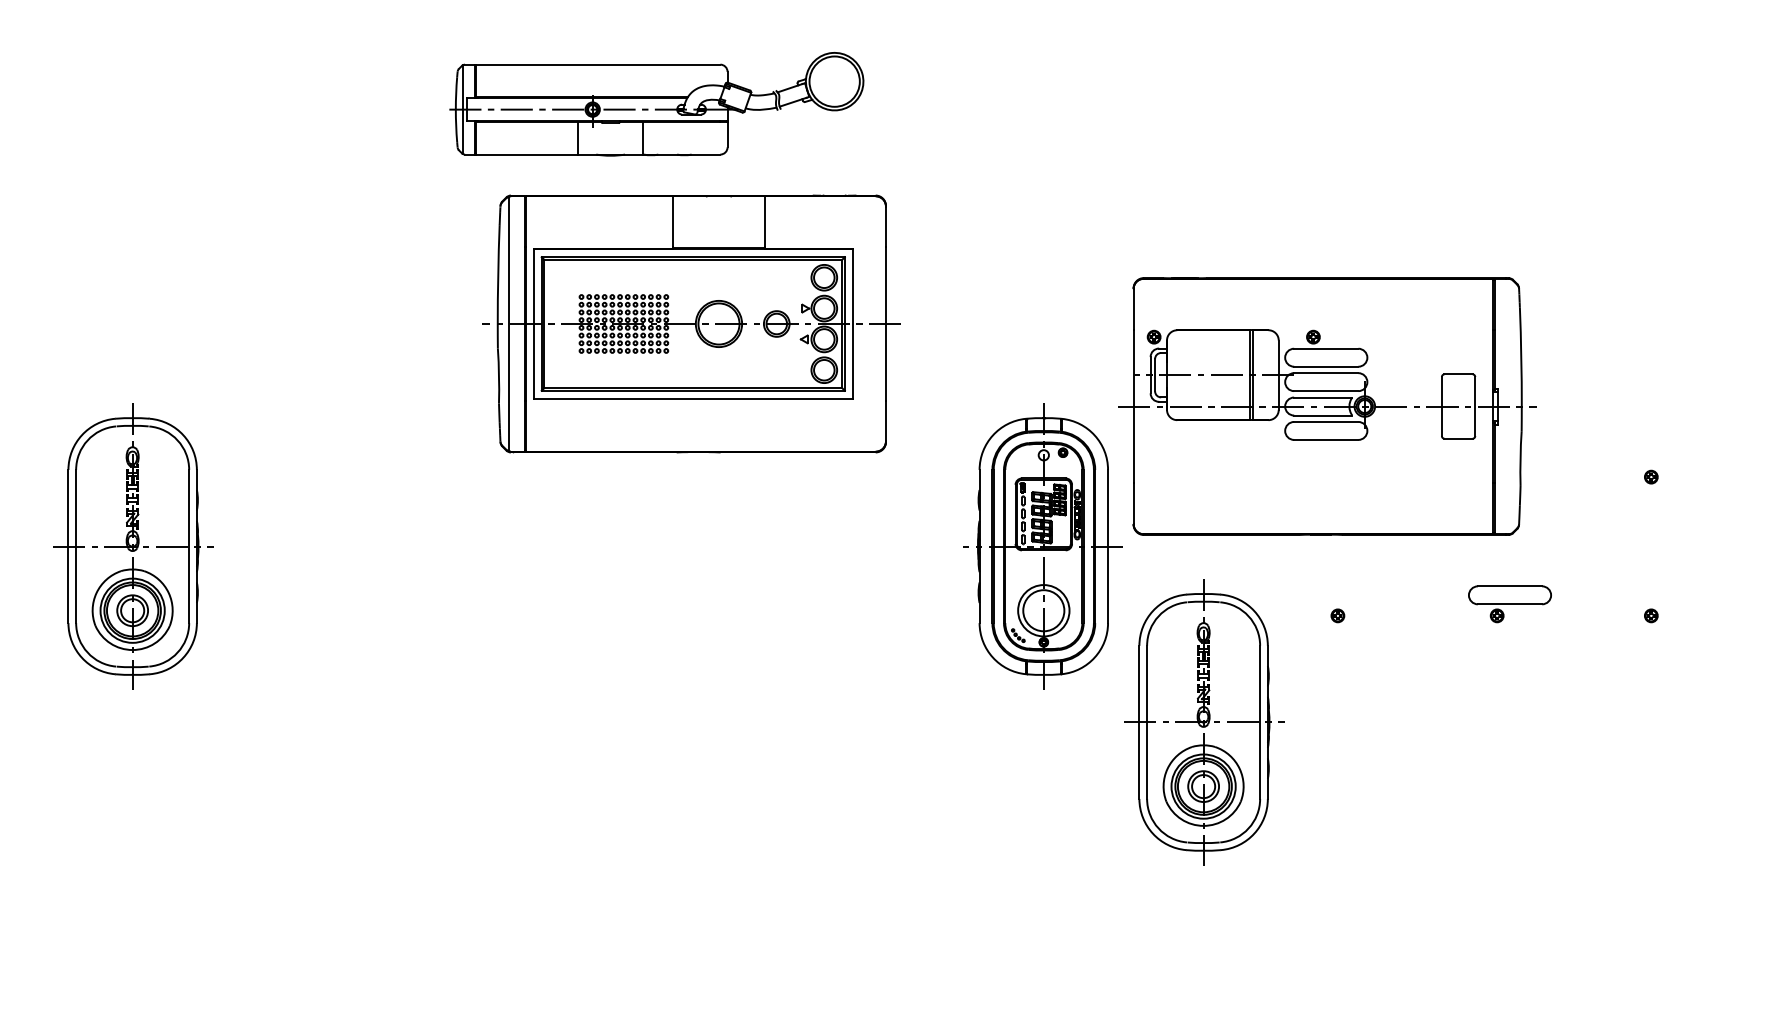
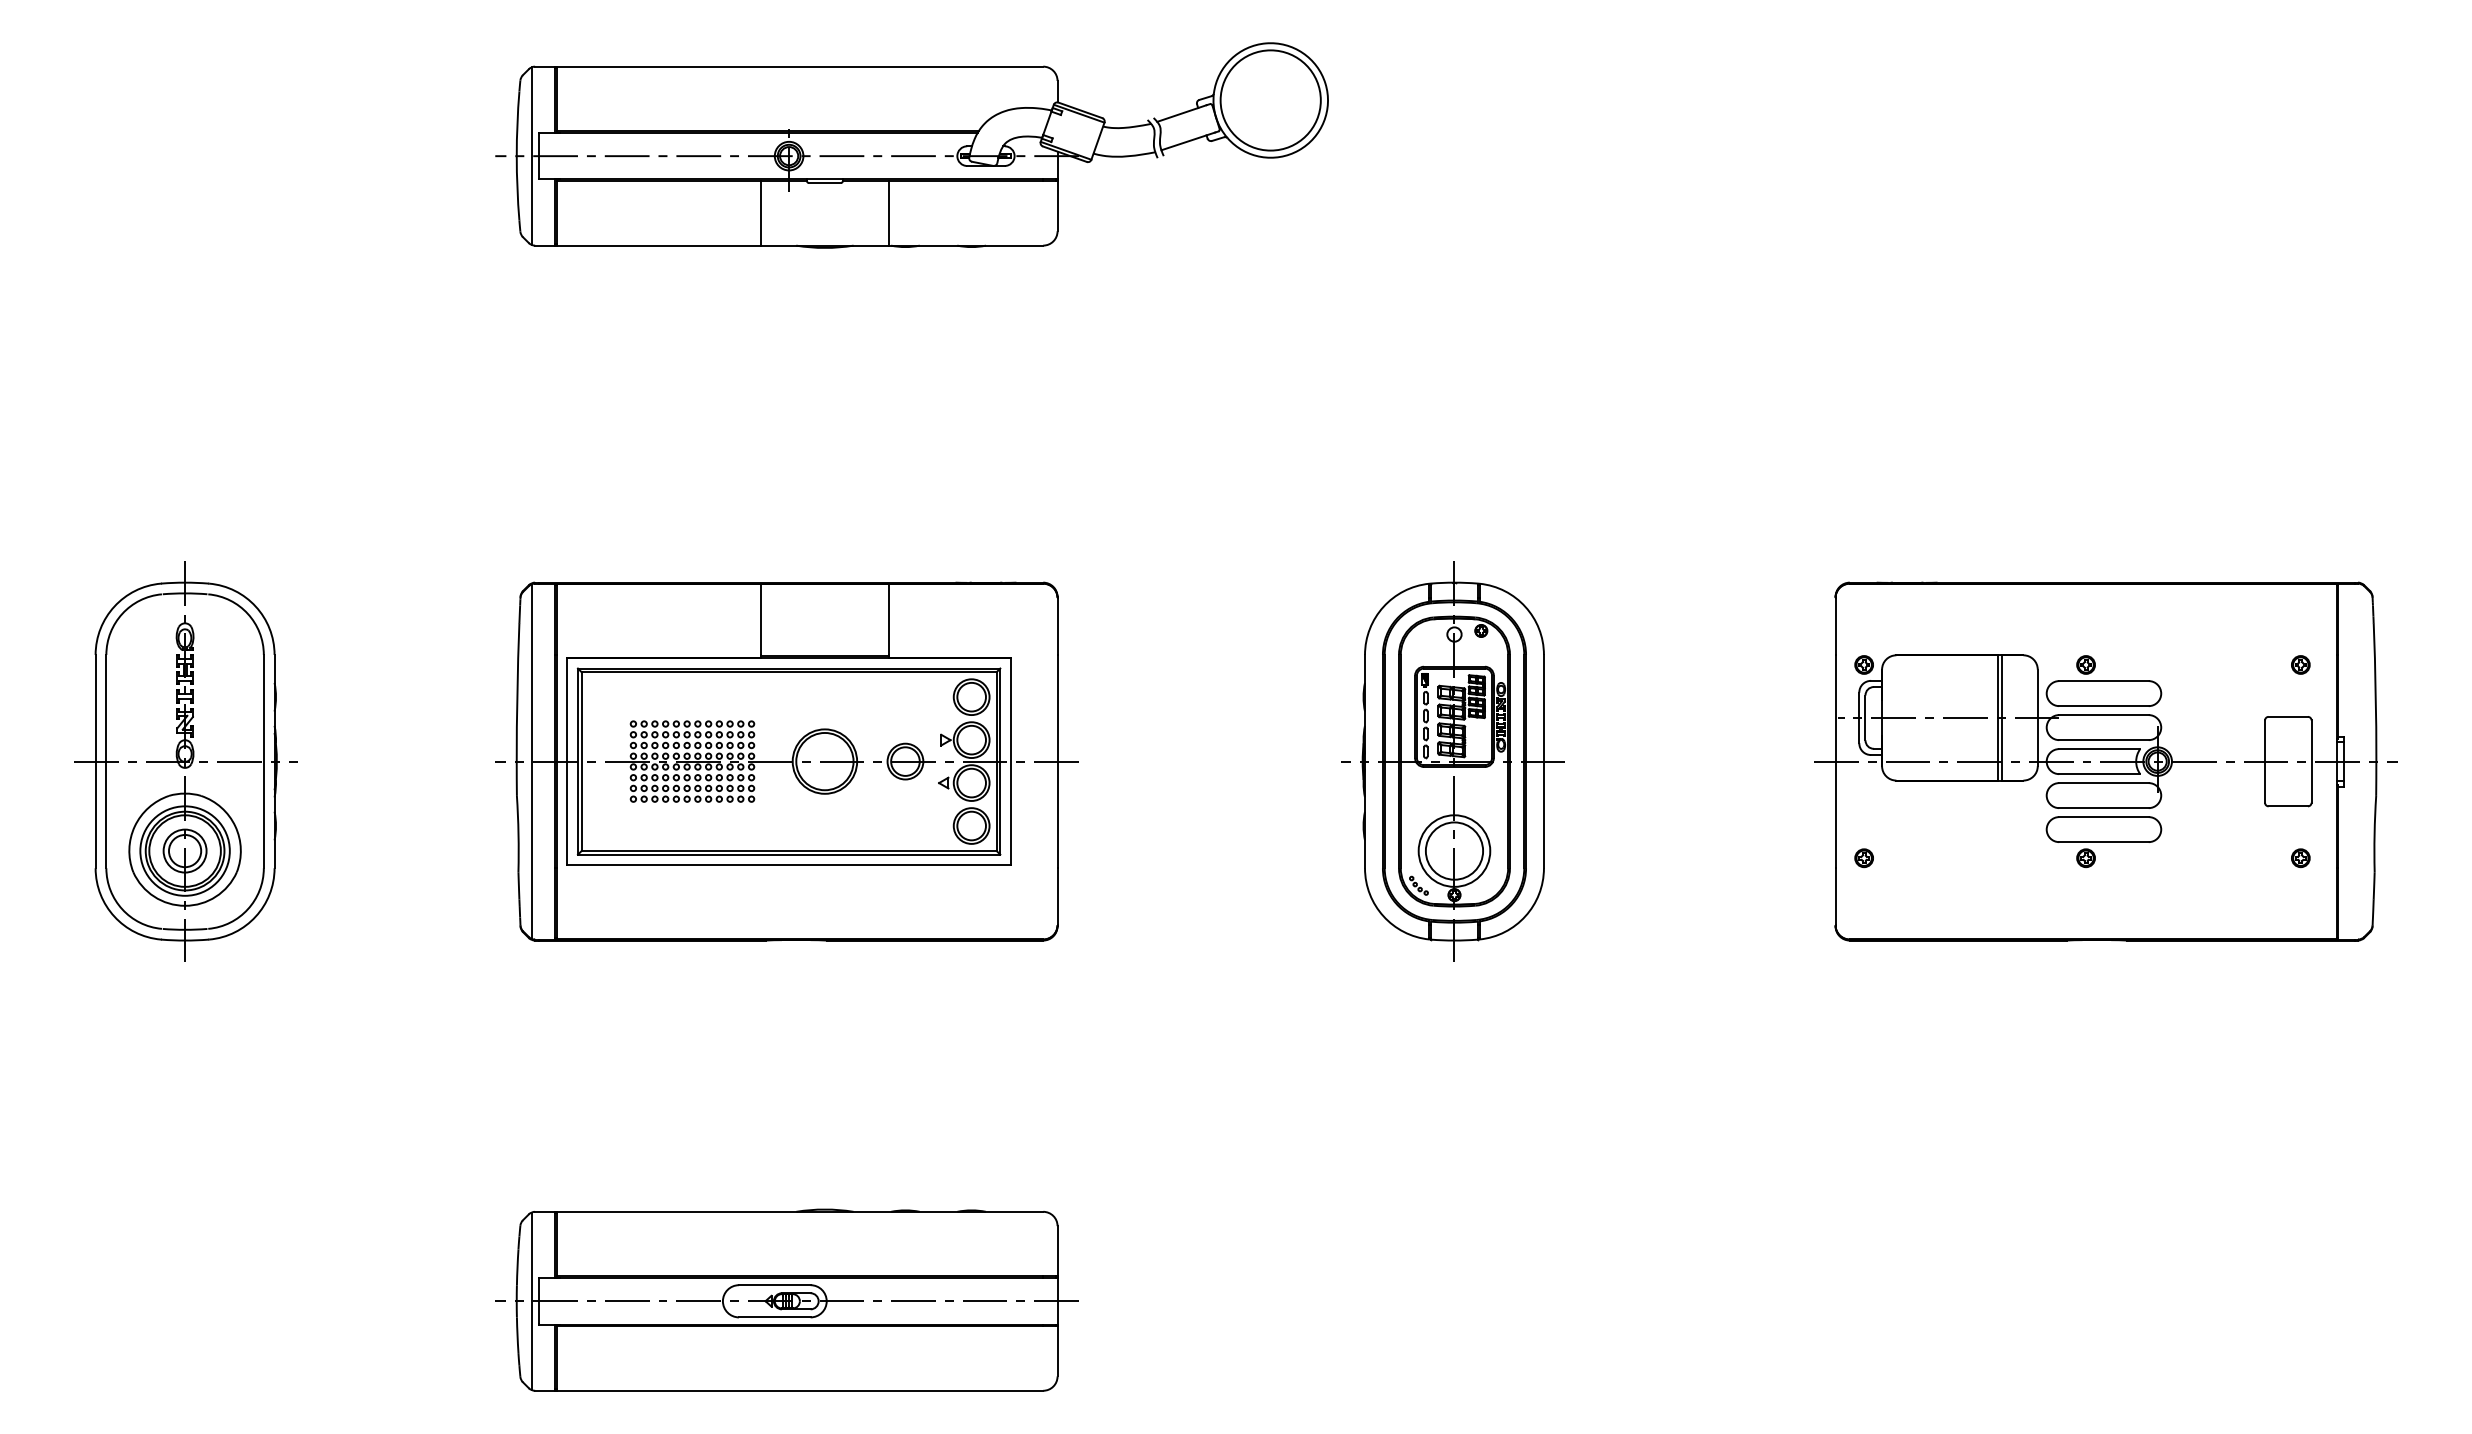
part: (654, 104) -> (911, 145), size x1.43
part: (691, 323) -> (786, 761), moved
part: (1327, 406) -> (2105, 761), moved
part: (1203, 722) -> (1677, 1006), removed
part: (564, 932) -> (786, 1299), added

